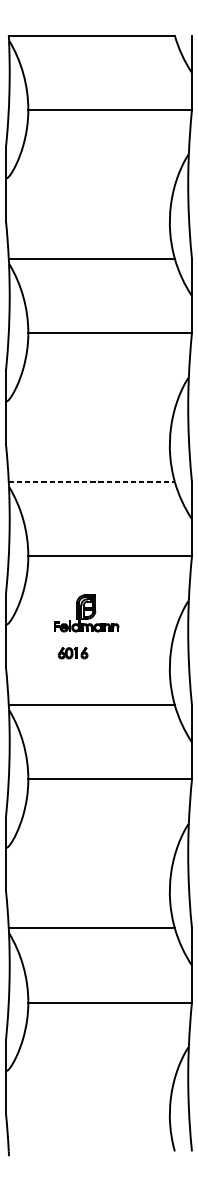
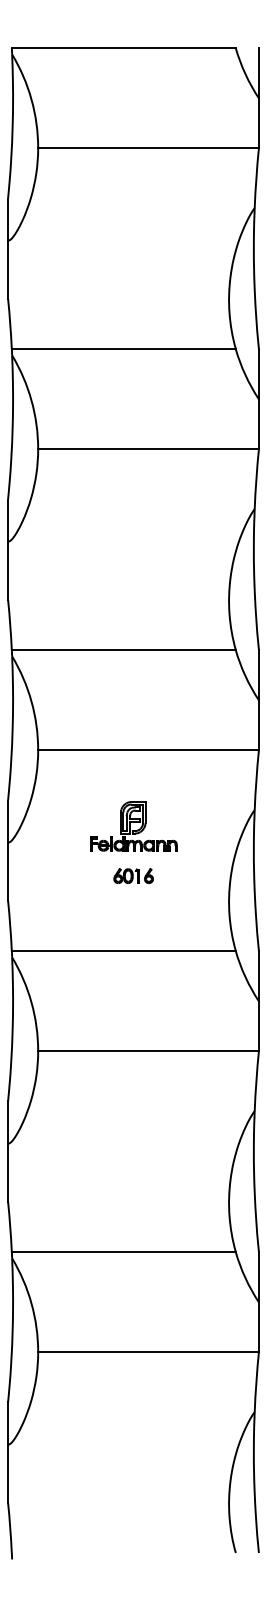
line: (92, 482) -> (124, 650), dashed -> solid
part: (86, 613) -> (133, 826), moved
part: (73, 652) -> (133, 875), moved

